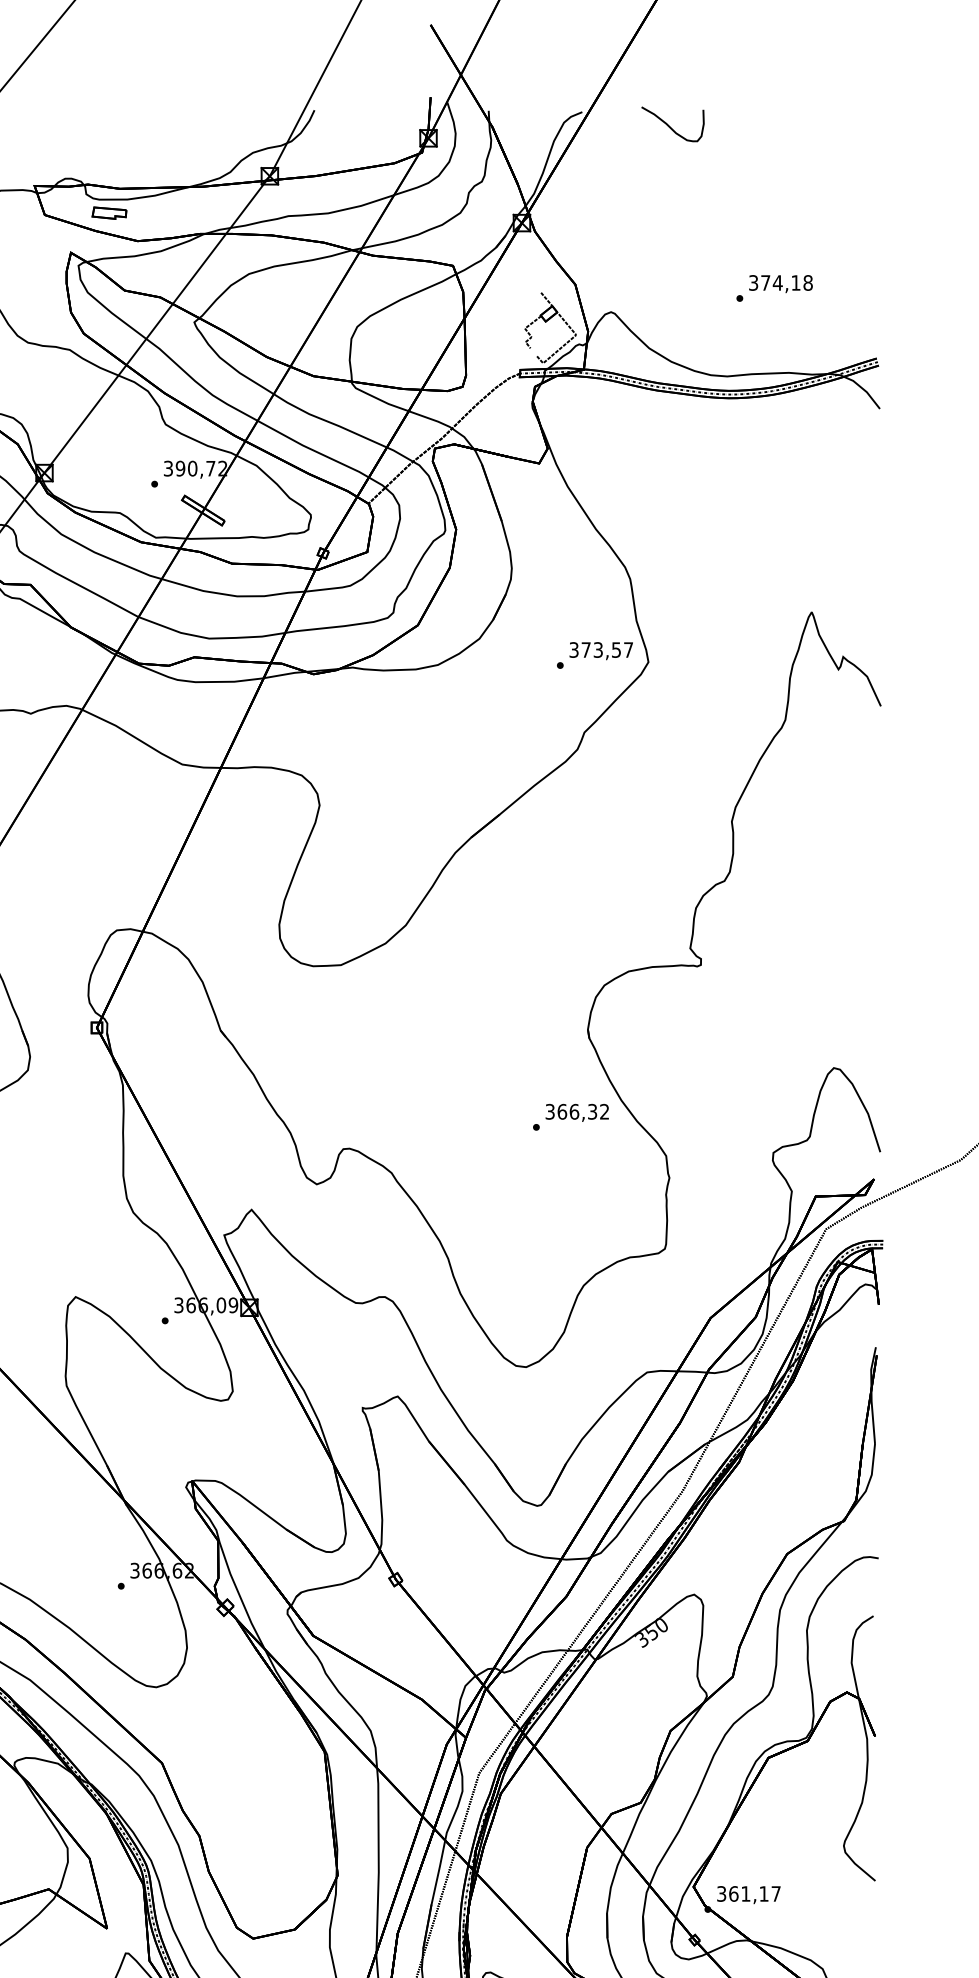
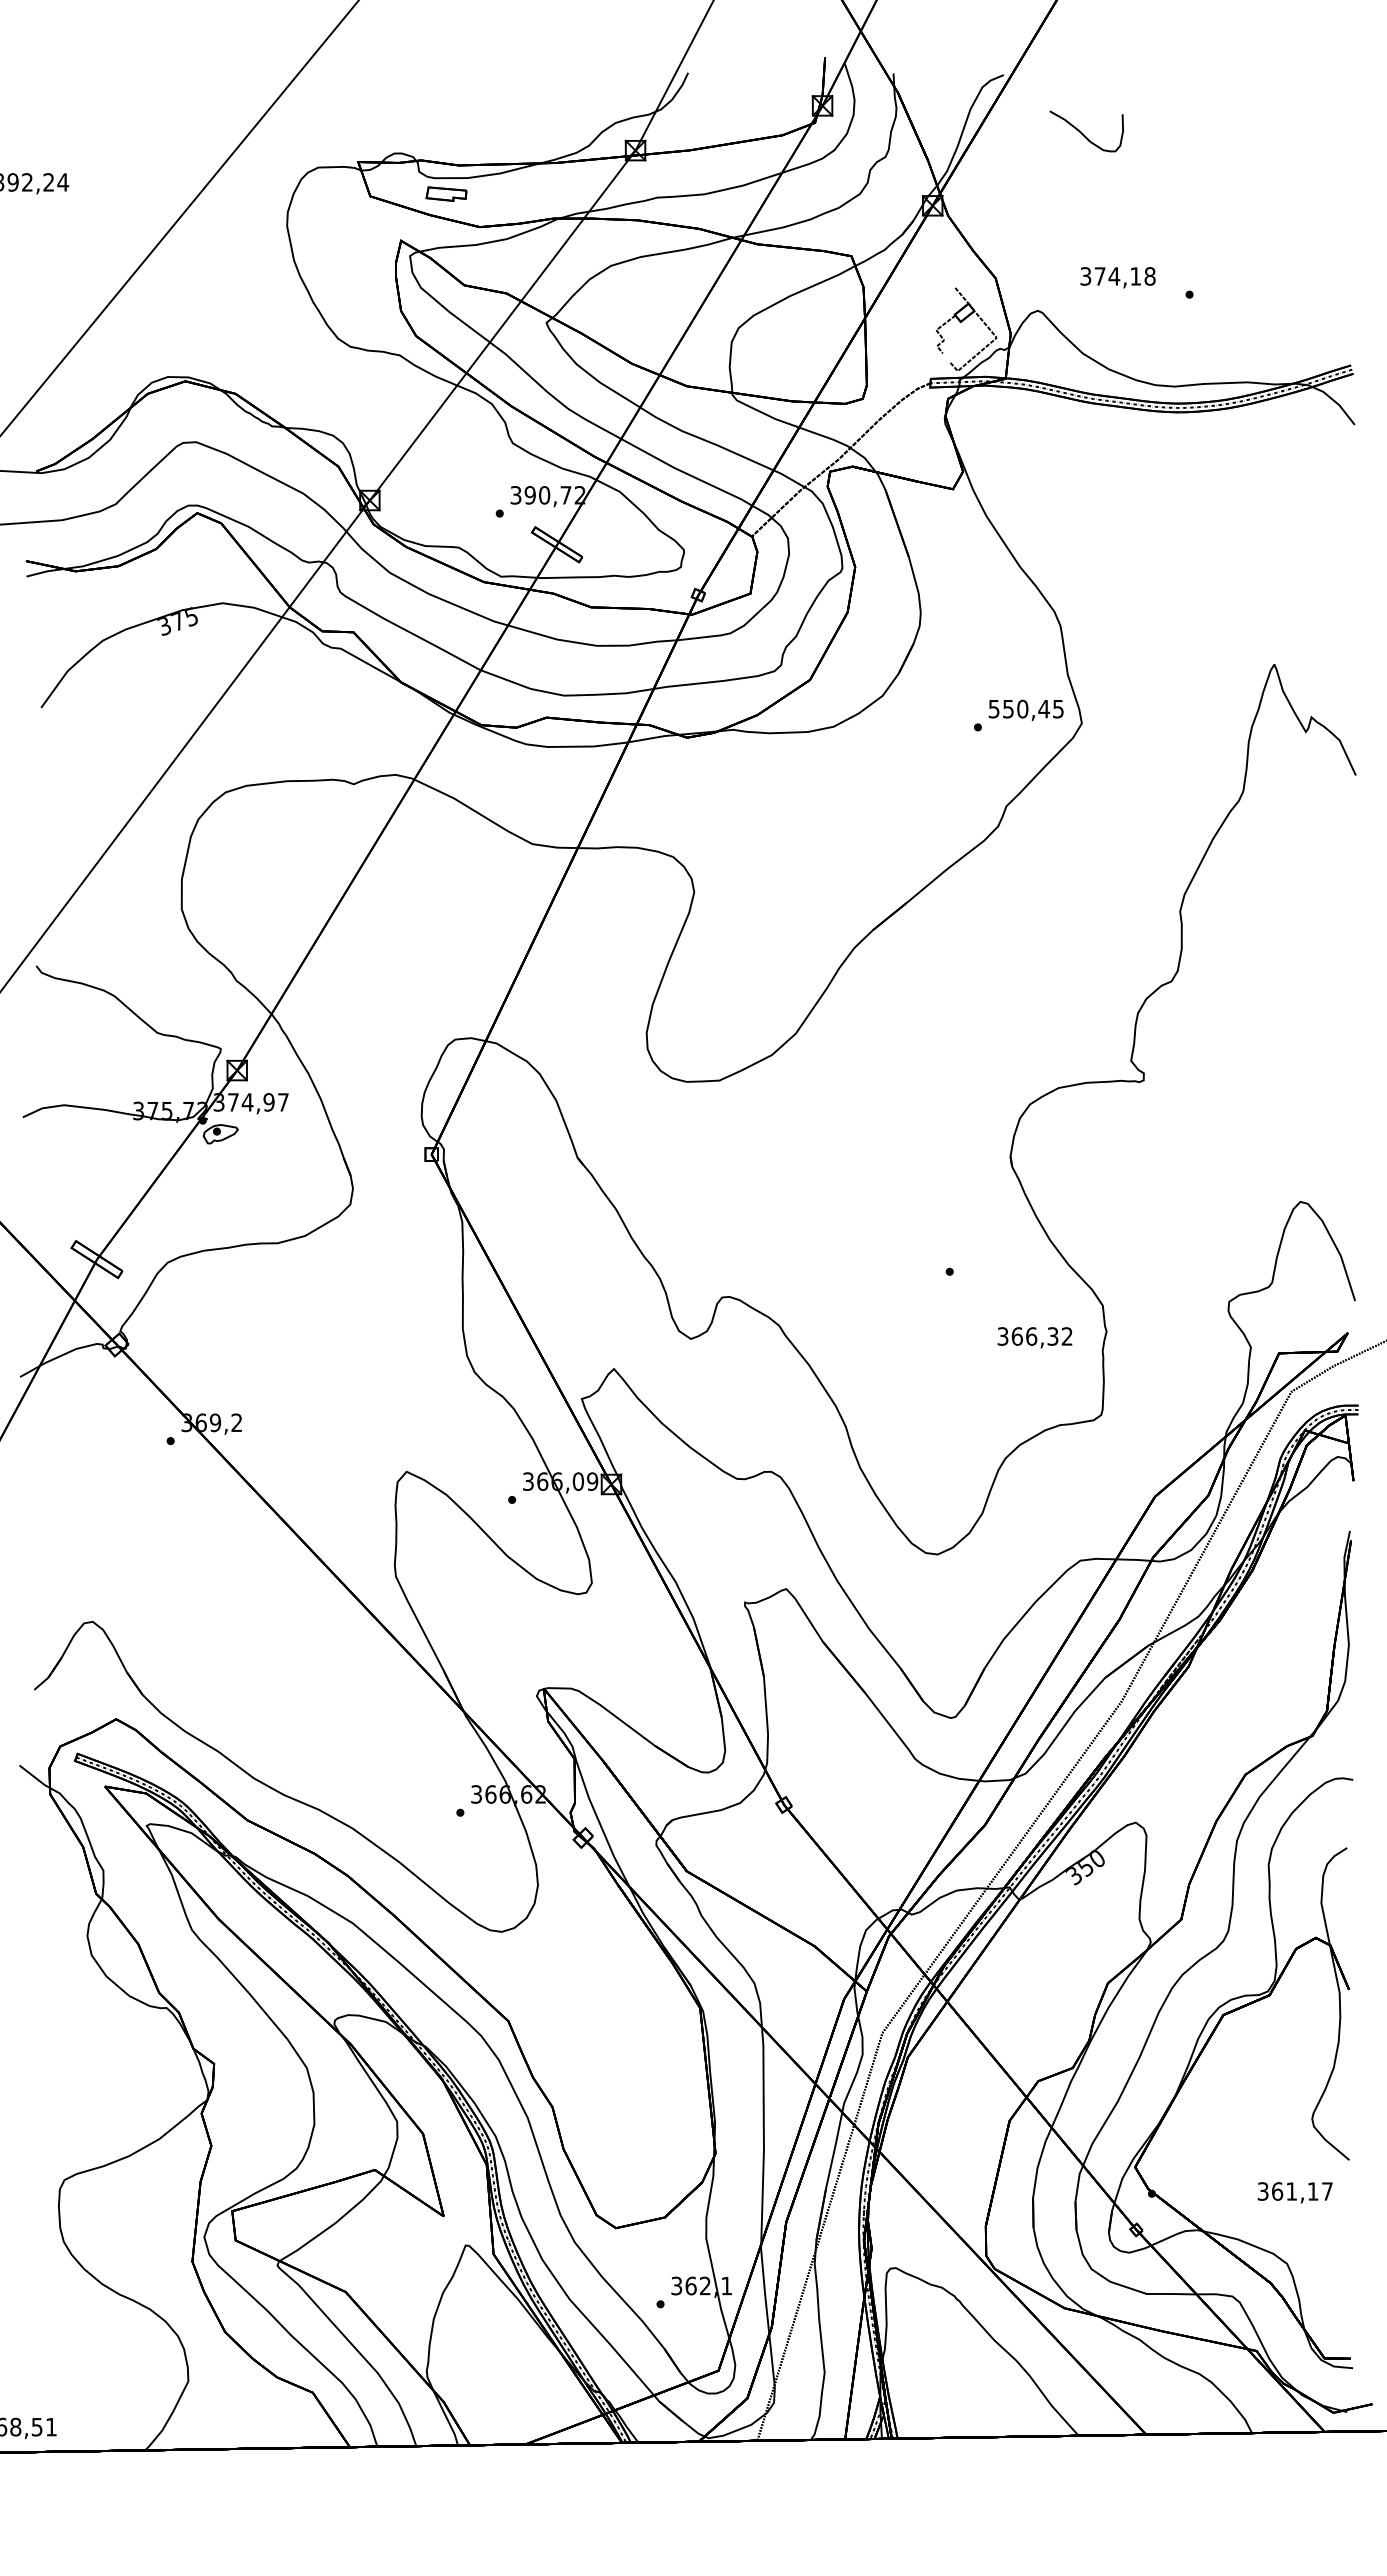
curve: (670, 126) -> (1083, 133), moved
text: (780, 283) -> (1117, 277), moved
text: (601, 649) -> (1026, 708), 373,57 -> 550,45
text: (576, 1112) -> (1034, 1337), moved
text: (748, 1894) -> (1294, 2192), moved

